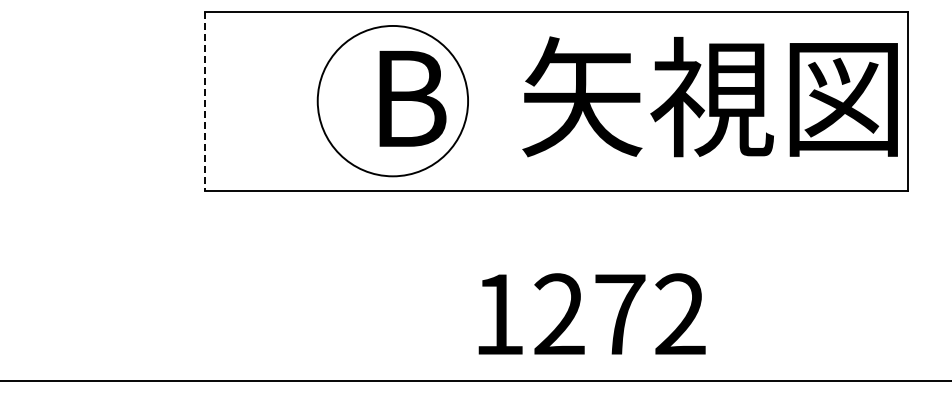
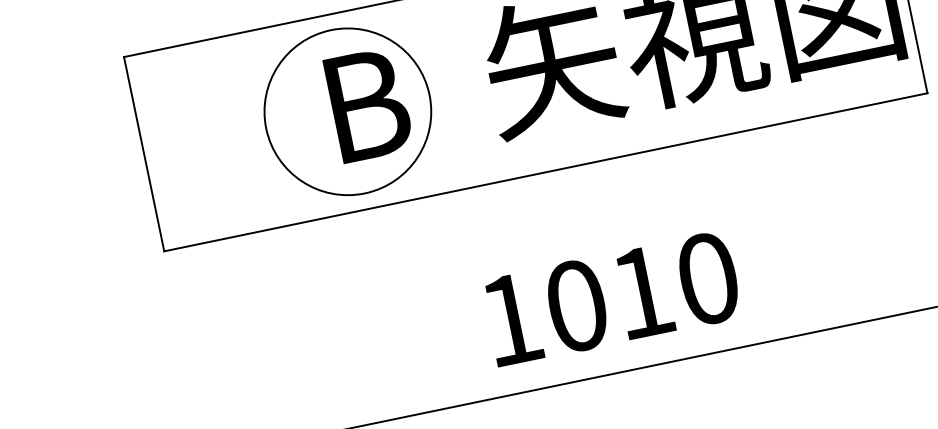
line: (205, 101) -> (144, 154), dashed -> solid
text: (619, 314) -> (641, 292), 1272 -> 1010

